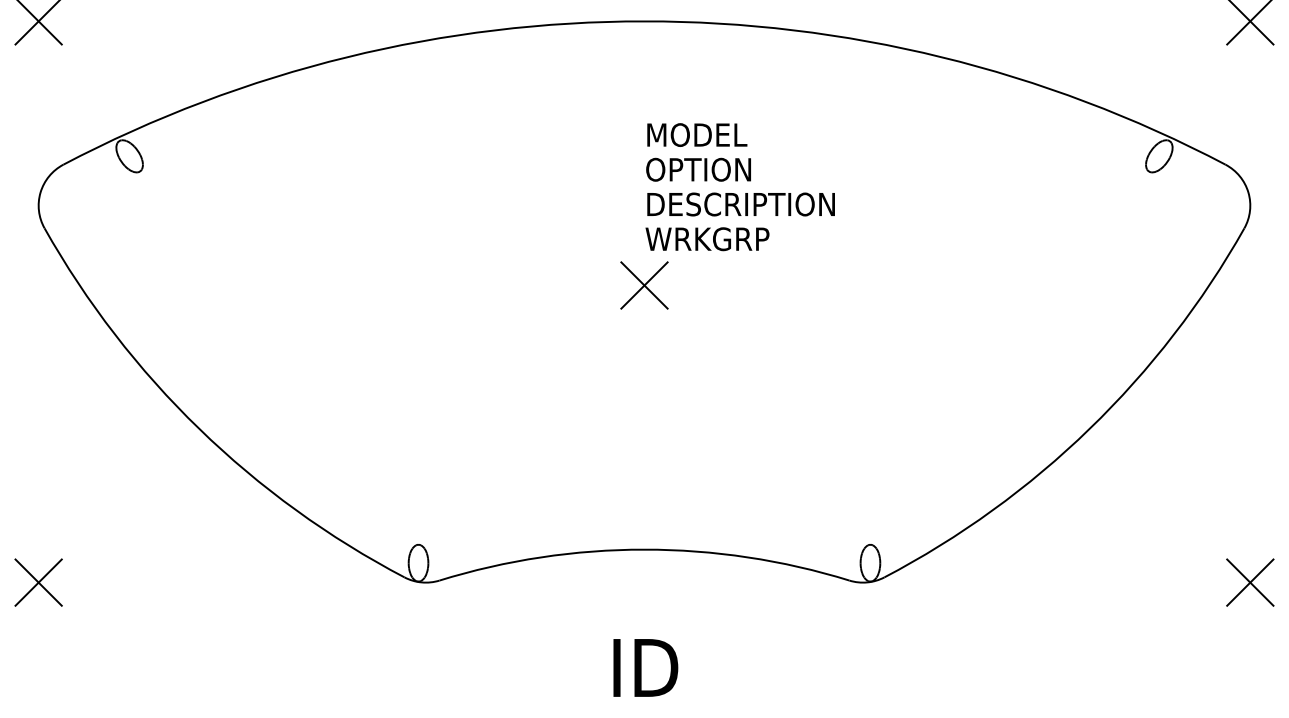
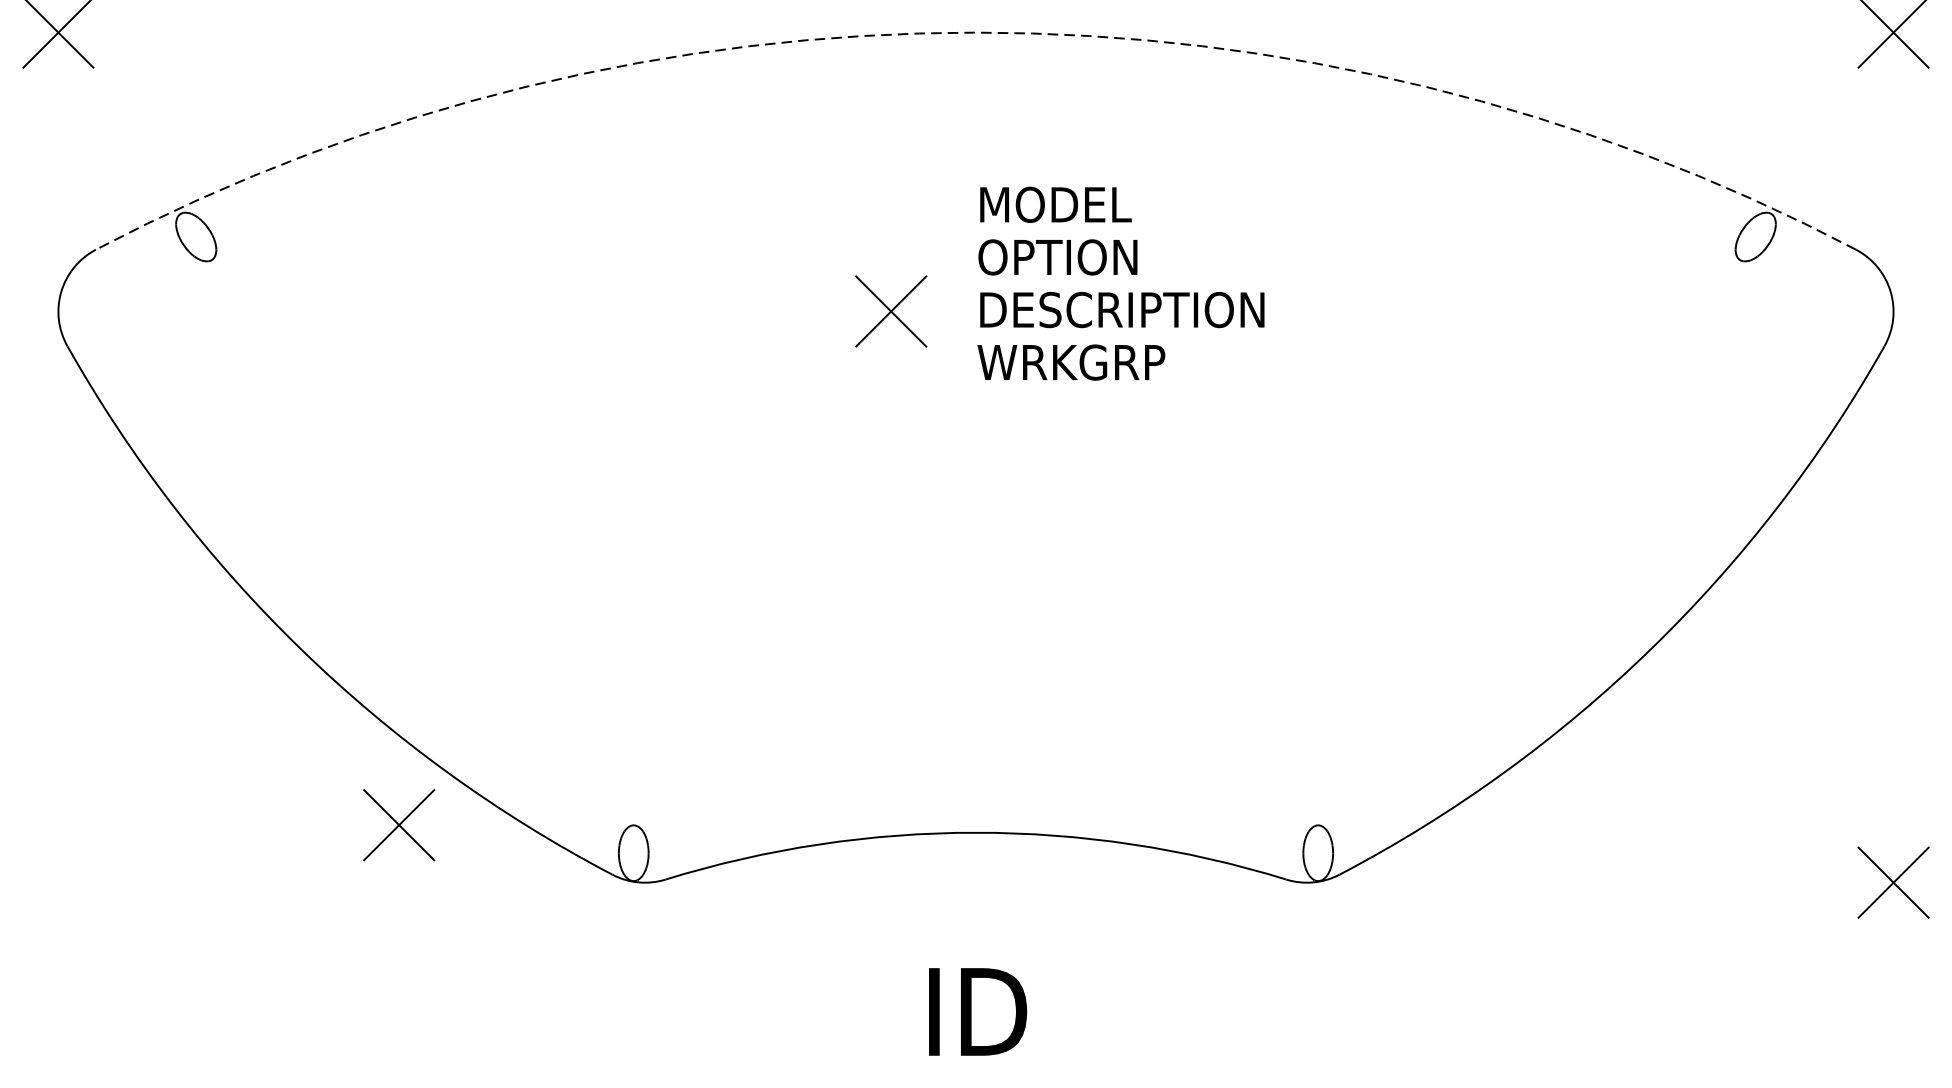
arc: (644, 21) -> (976, 32), solid -> dashed
part: (644, 285) -> (891, 311), moved
part: (38, 582) -> (398, 824), moved

